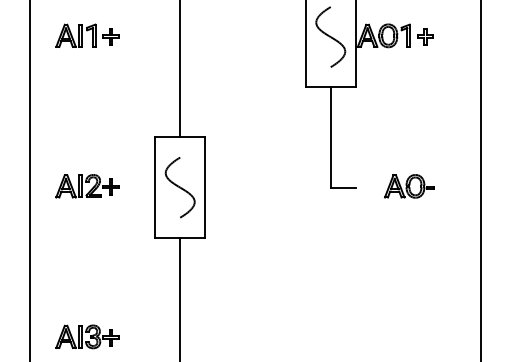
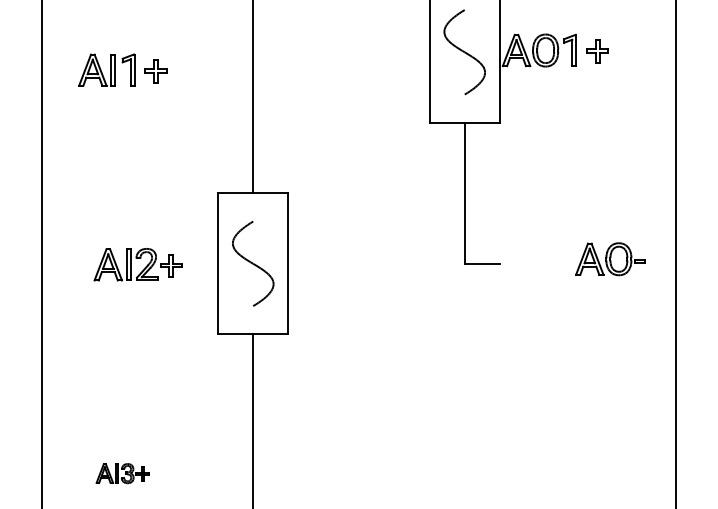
part: (87, 35) -> (122, 69), moved
part: (87, 186) -> (138, 265), moved
part: (409, 186) -> (610, 259), moved
part: (87, 336) -> (122, 473), size x0.6

